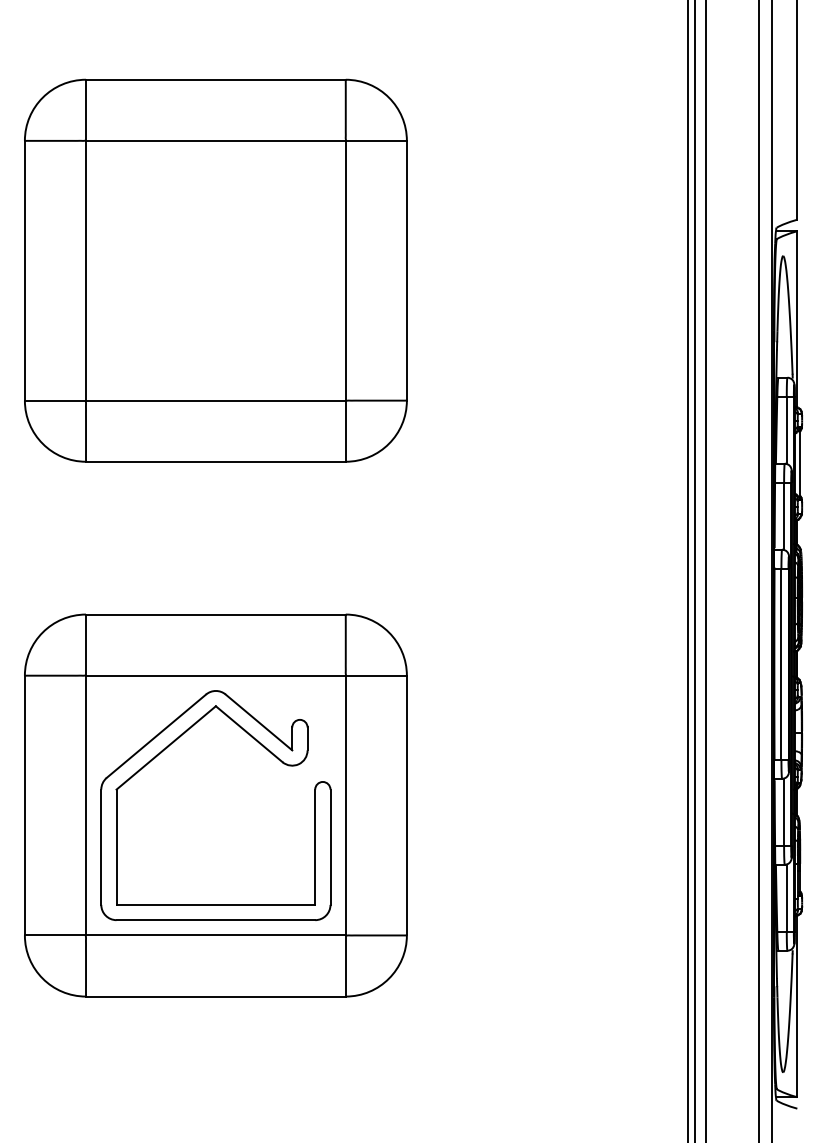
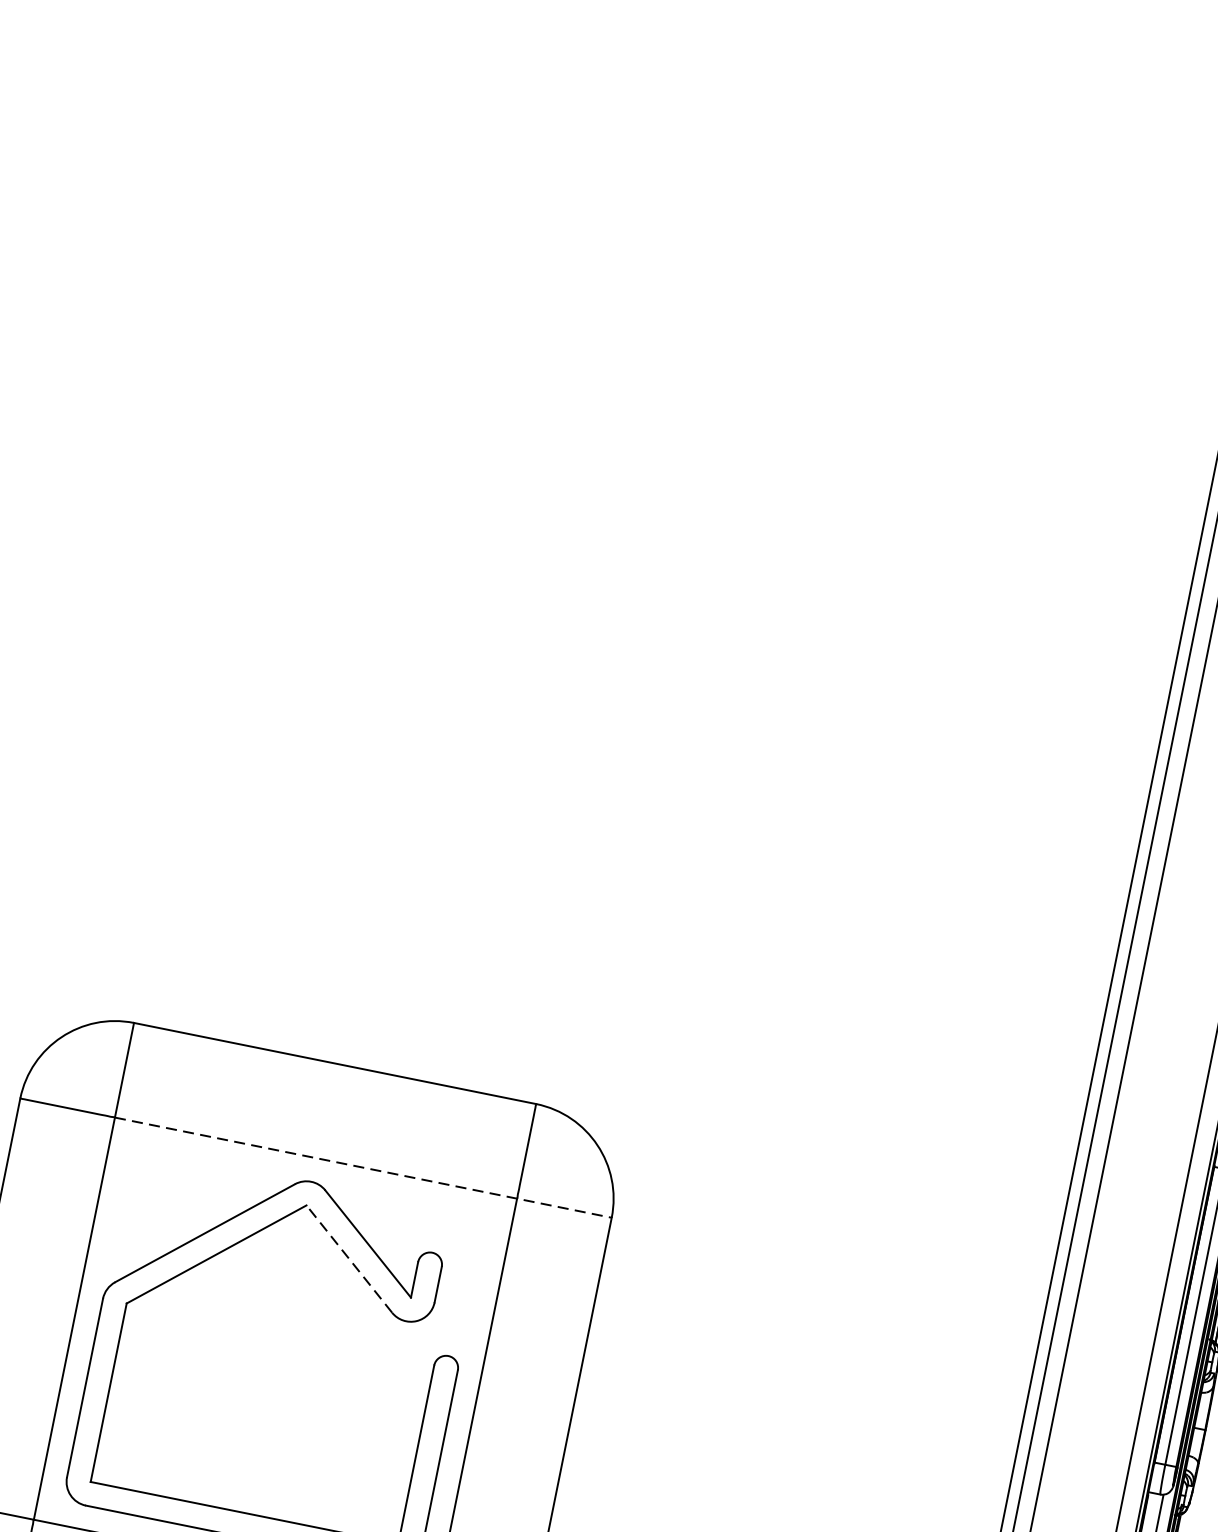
part: (215, 270) -> (441, 530), removed
line: (246, 675) -> (363, 1167), solid -> dashed
line: (248, 733) -> (348, 1257), solid -> dashed

